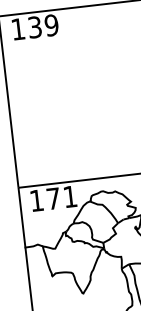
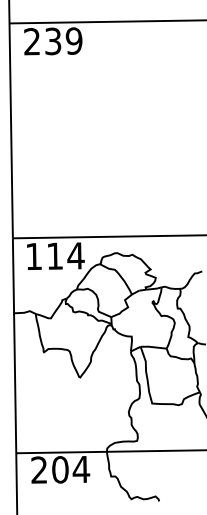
text: (17, 29) -> (31, 41), 139 -> 239
text: (61, 197) -> (65, 255), 171 -> 114

